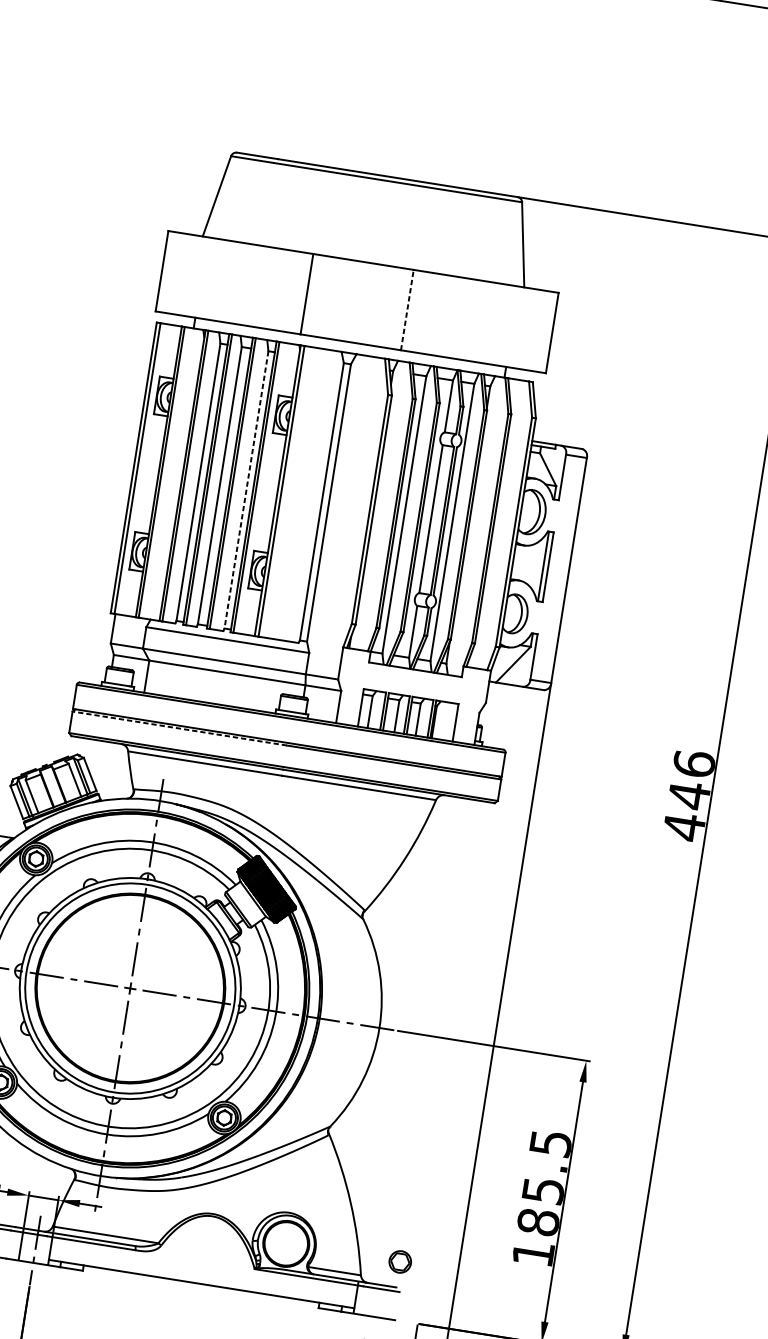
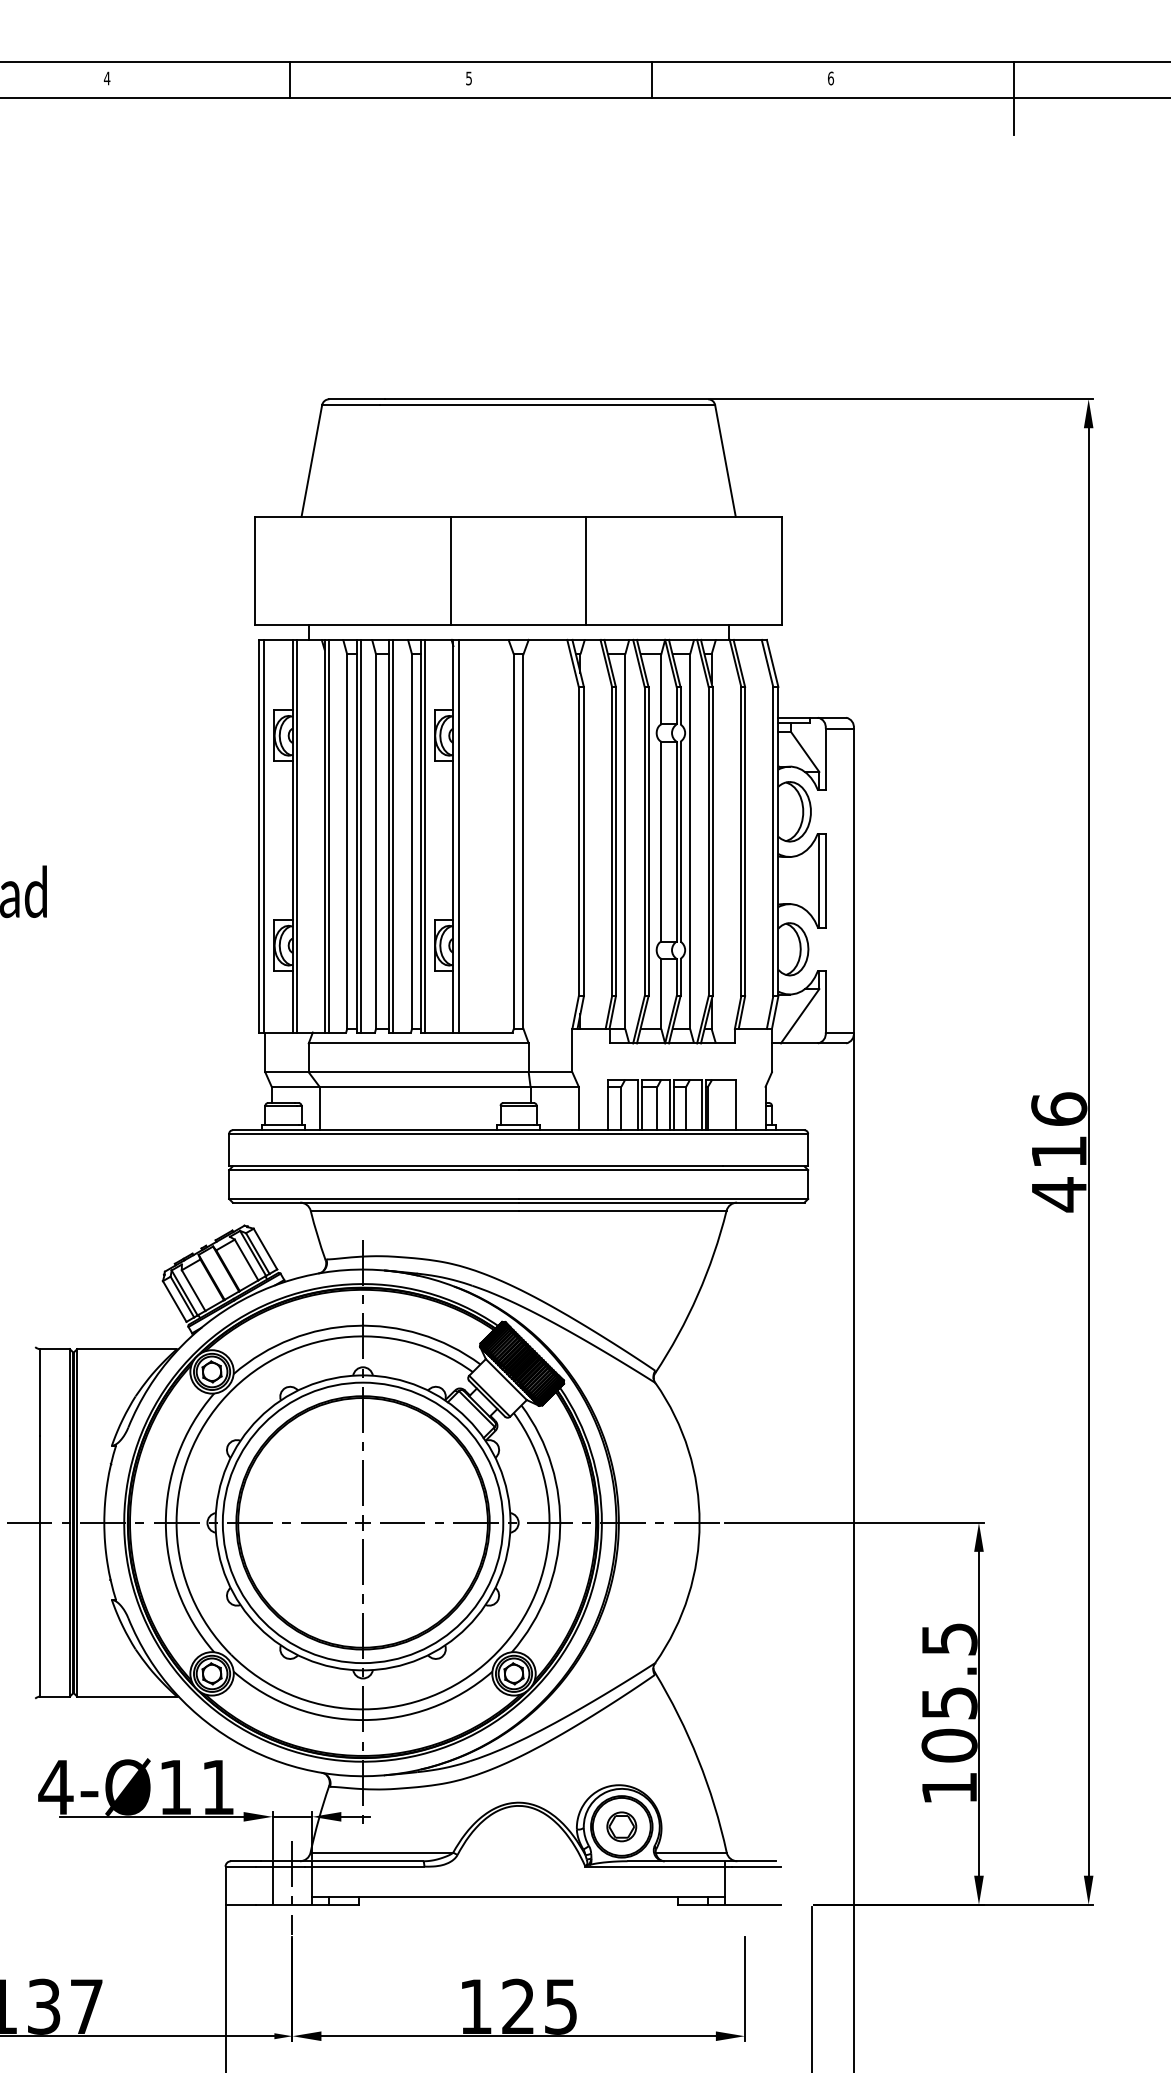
line: (407, 309) -> (586, 570), dashed -> solid
line: (246, 490) -> (412, 842), dashed -> solid
line: (179, 728) -> (373, 1170), dashed -> solid
text: (689, 795) -> (1059, 1151), 446 -> 416
text: (538, 1222) -> (949, 1745), 185.5 -> 105.5
part: (400, 1261) -> (621, 1826), moved

